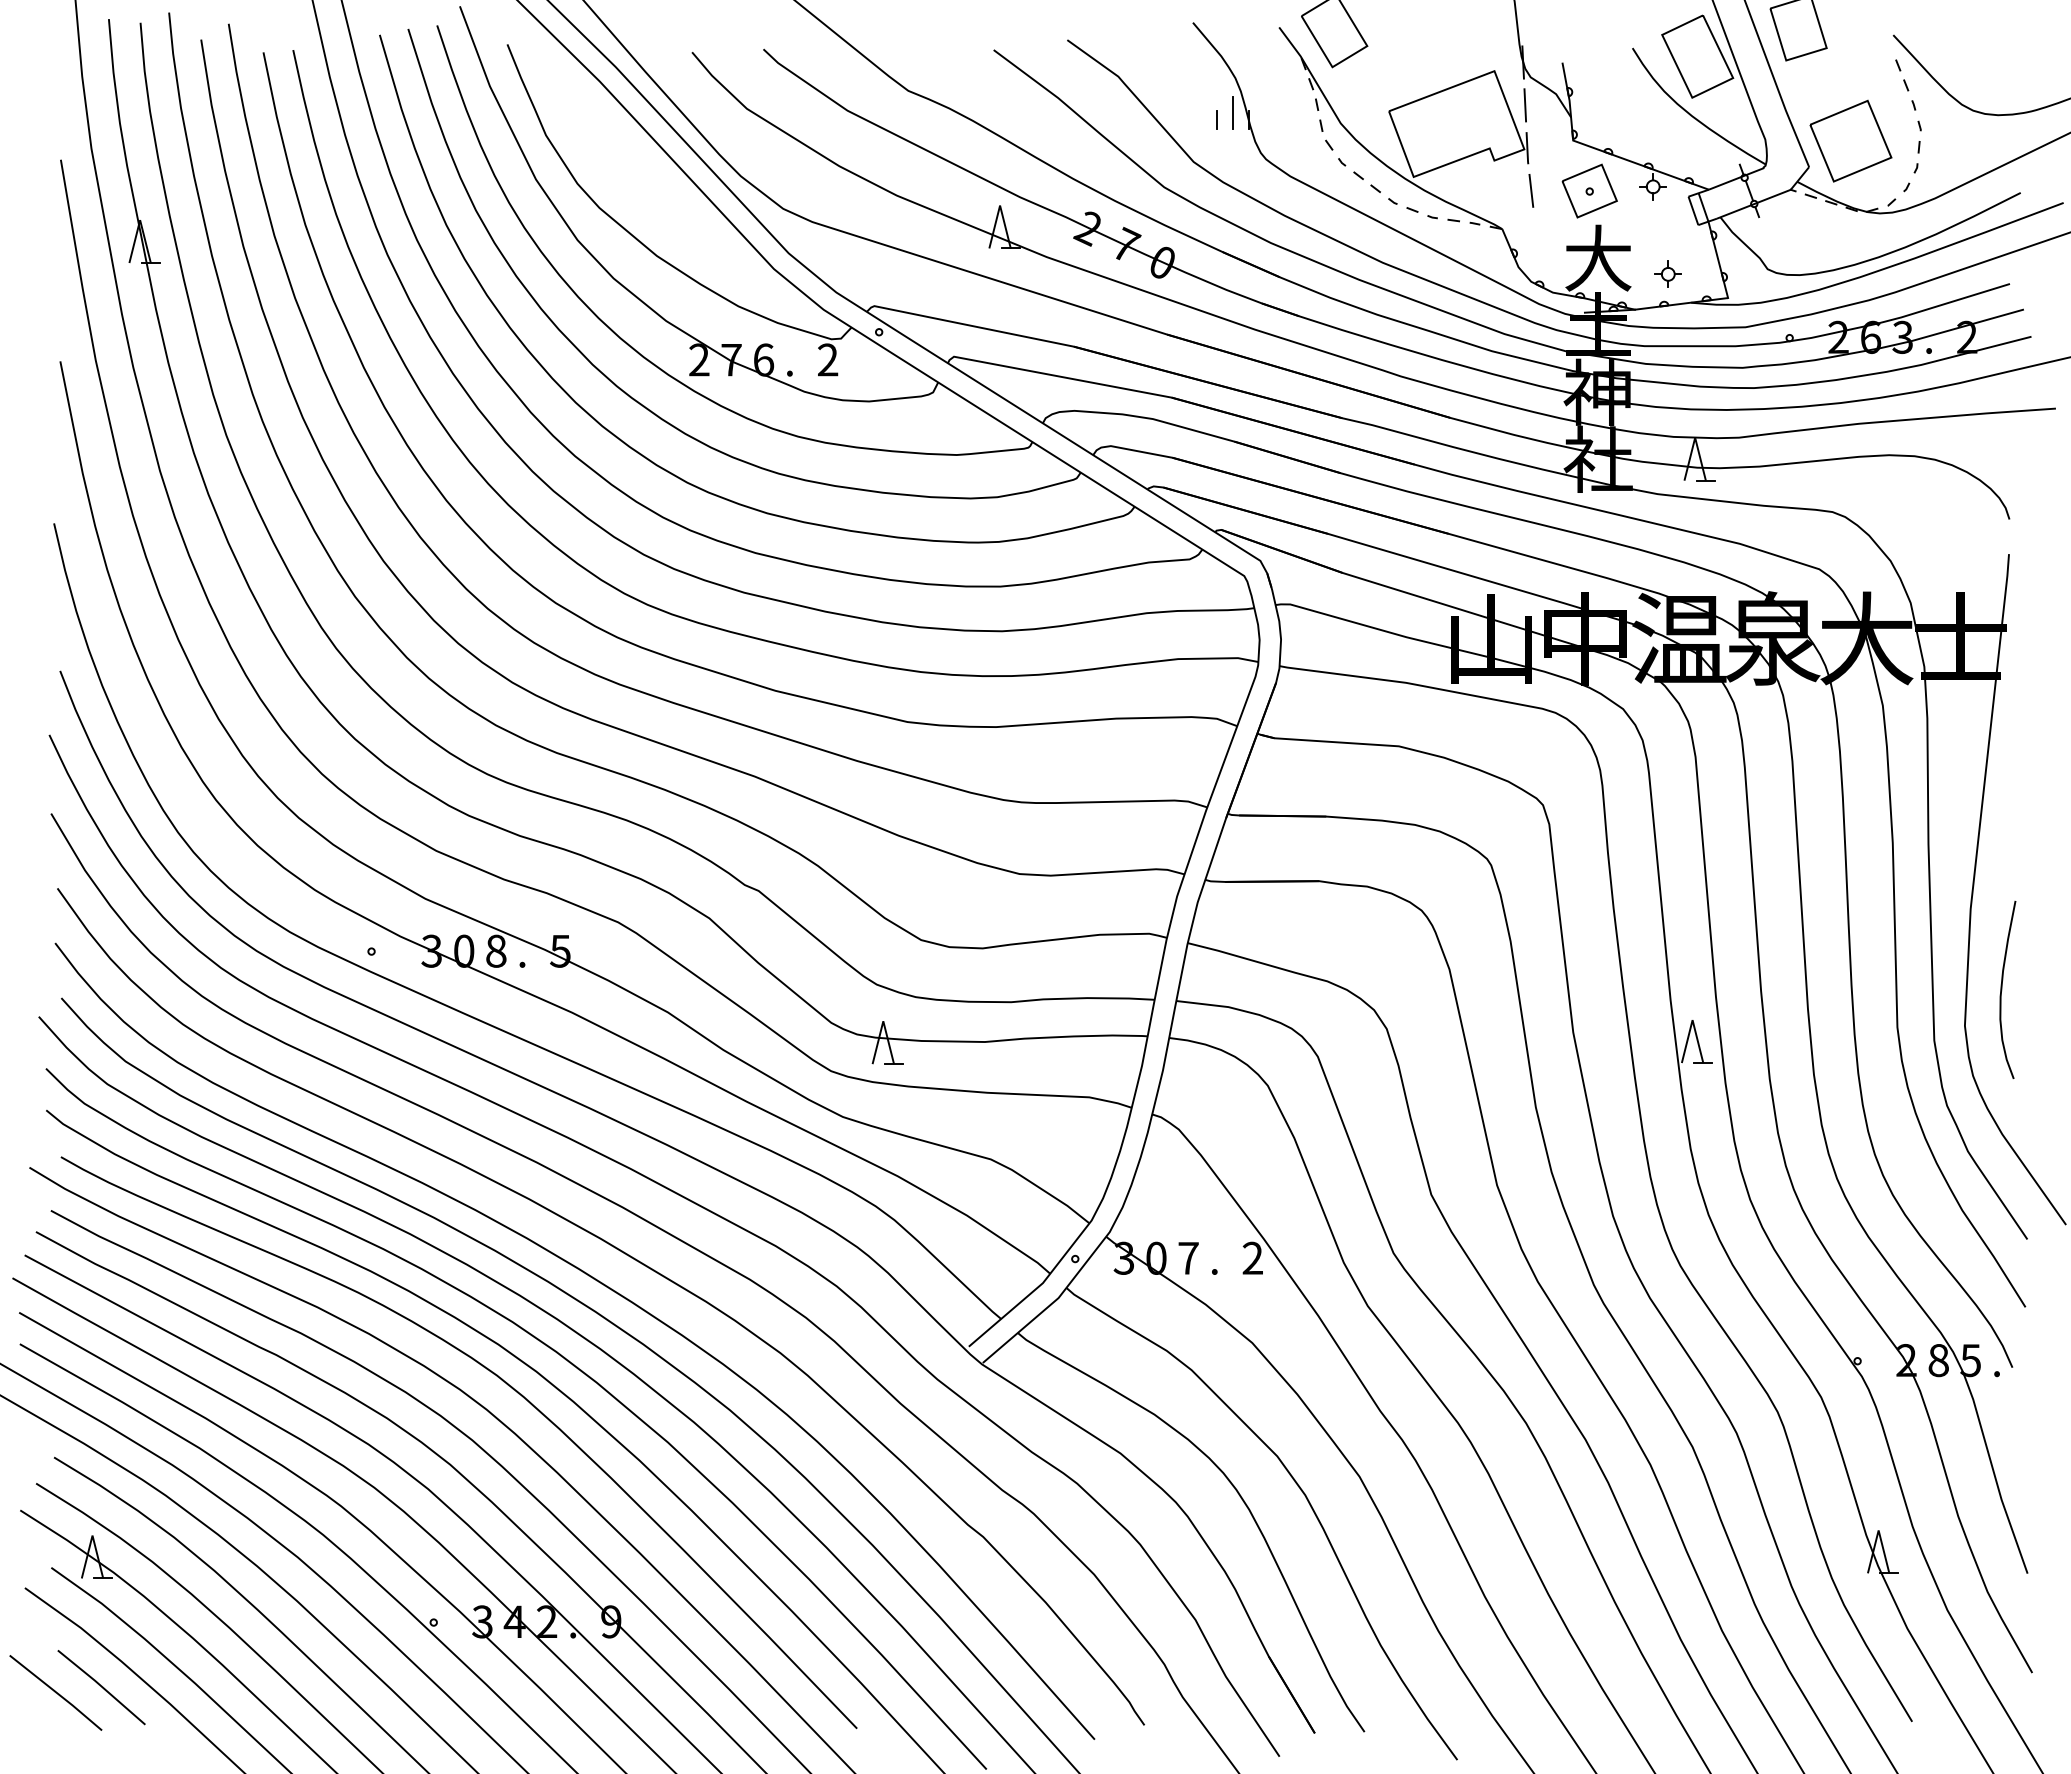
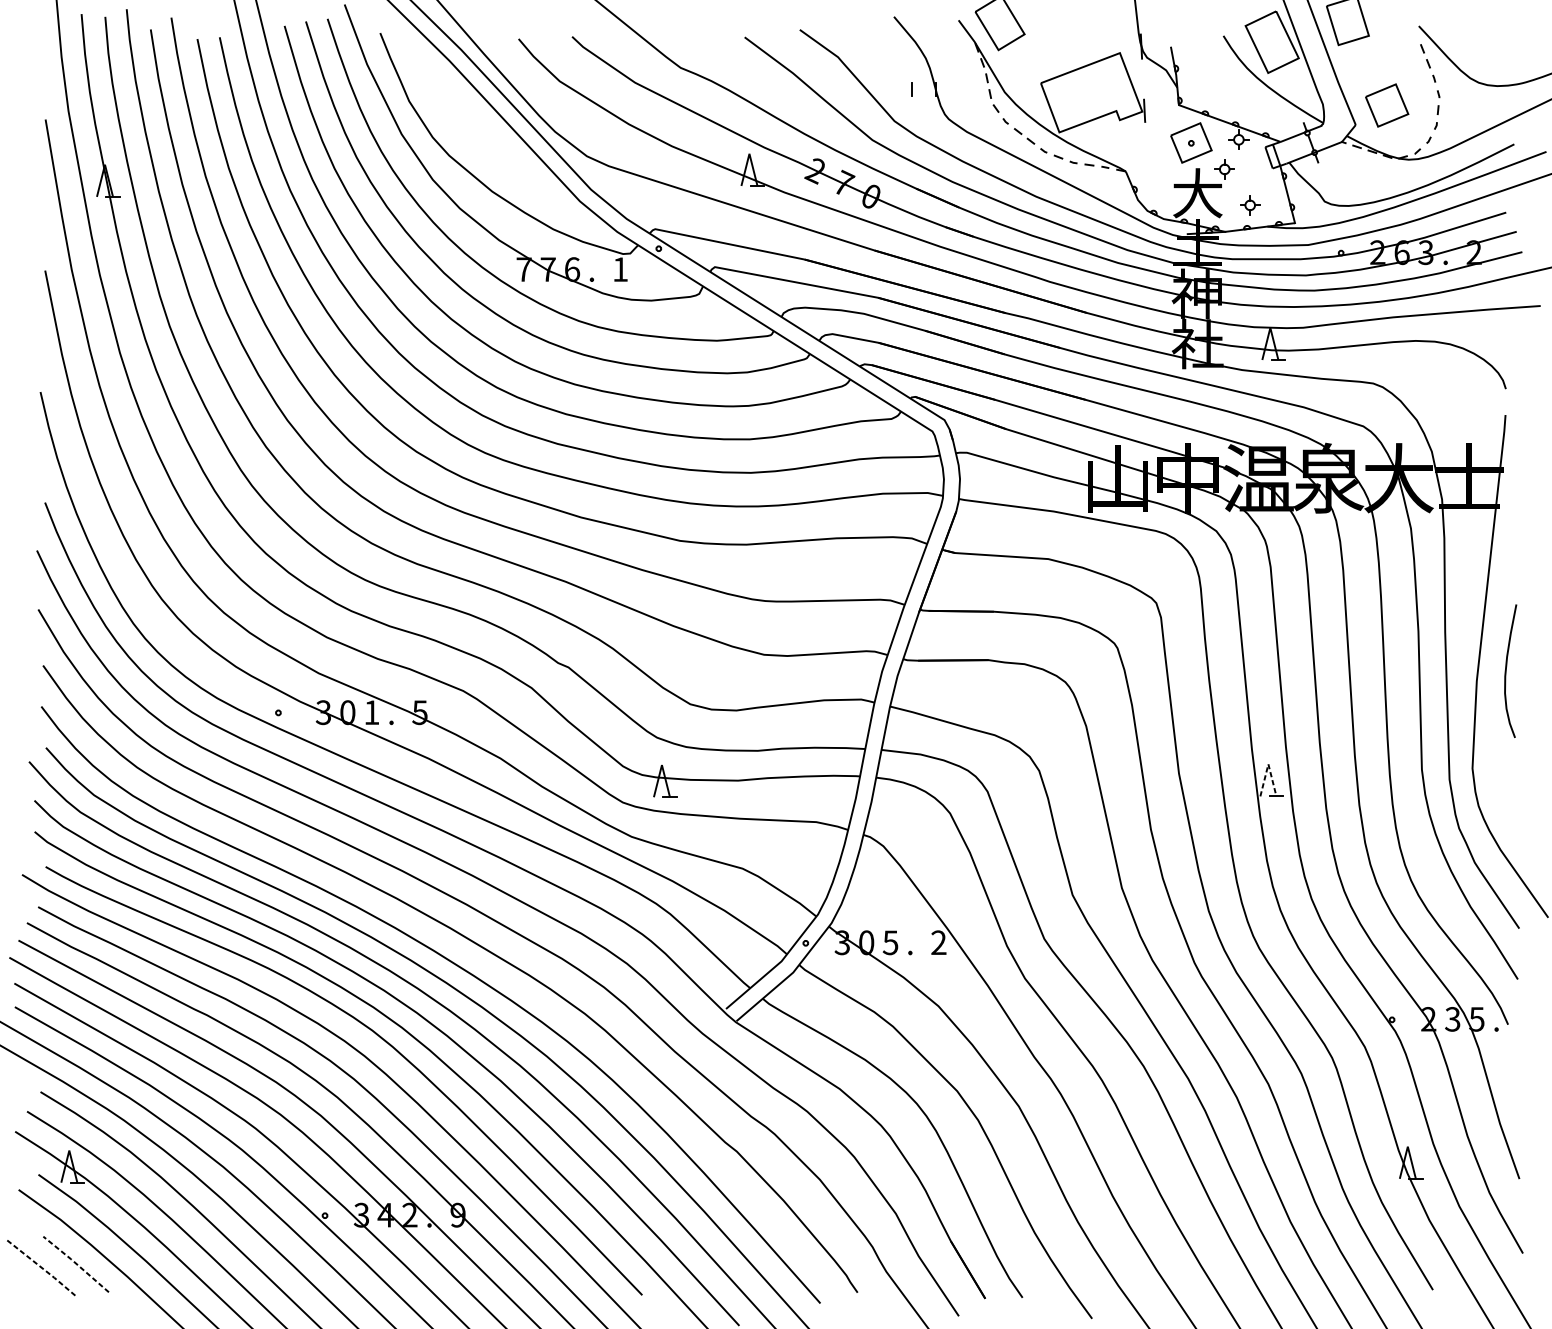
line: (1525, 105) -> (1143, 78), removed
line: (1233, 112) -> (924, 84), removed
part: (1850, 140) -> (1386, 105), size x0.7
line: (1531, 190) -> (1147, 142), removed
part: (1633, 225) -> (1224, 168), added
text: (699, 359) -> (524, 269), 2 -> 7
text: (828, 359) -> (620, 269), 2 -> 1
text: (496, 950) -> (372, 712), 8 -> 1
curve: (2002, 989) -> (1506, 670), moved
line: (1692, 1020) -> (1268, 764), solid -> dashed
text: (1188, 1258) -> (890, 942), 7 -> 5
text: (1938, 1360) -> (1452, 1019), 8 -> 3
line: (101, 1686) -> (76, 1263), solid -> dashed
line: (57, 1693) -> (43, 1268), solid -> dashed

